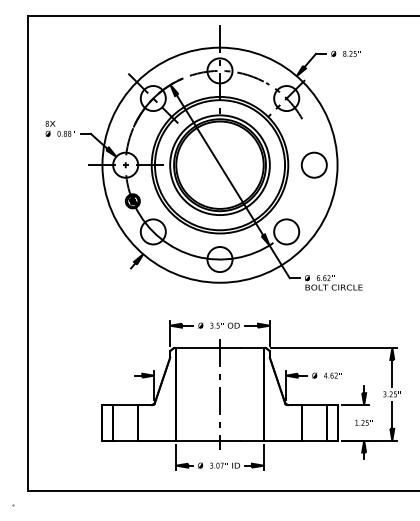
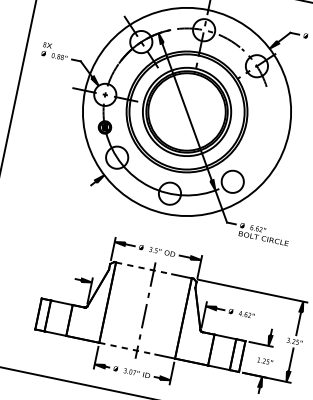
circle: (313, 164) -> (268, 128), removed
line: (209, 348) -> (144, 268), solid -> dashed
line: (209, 440) -> (128, 348), solid -> dashed

